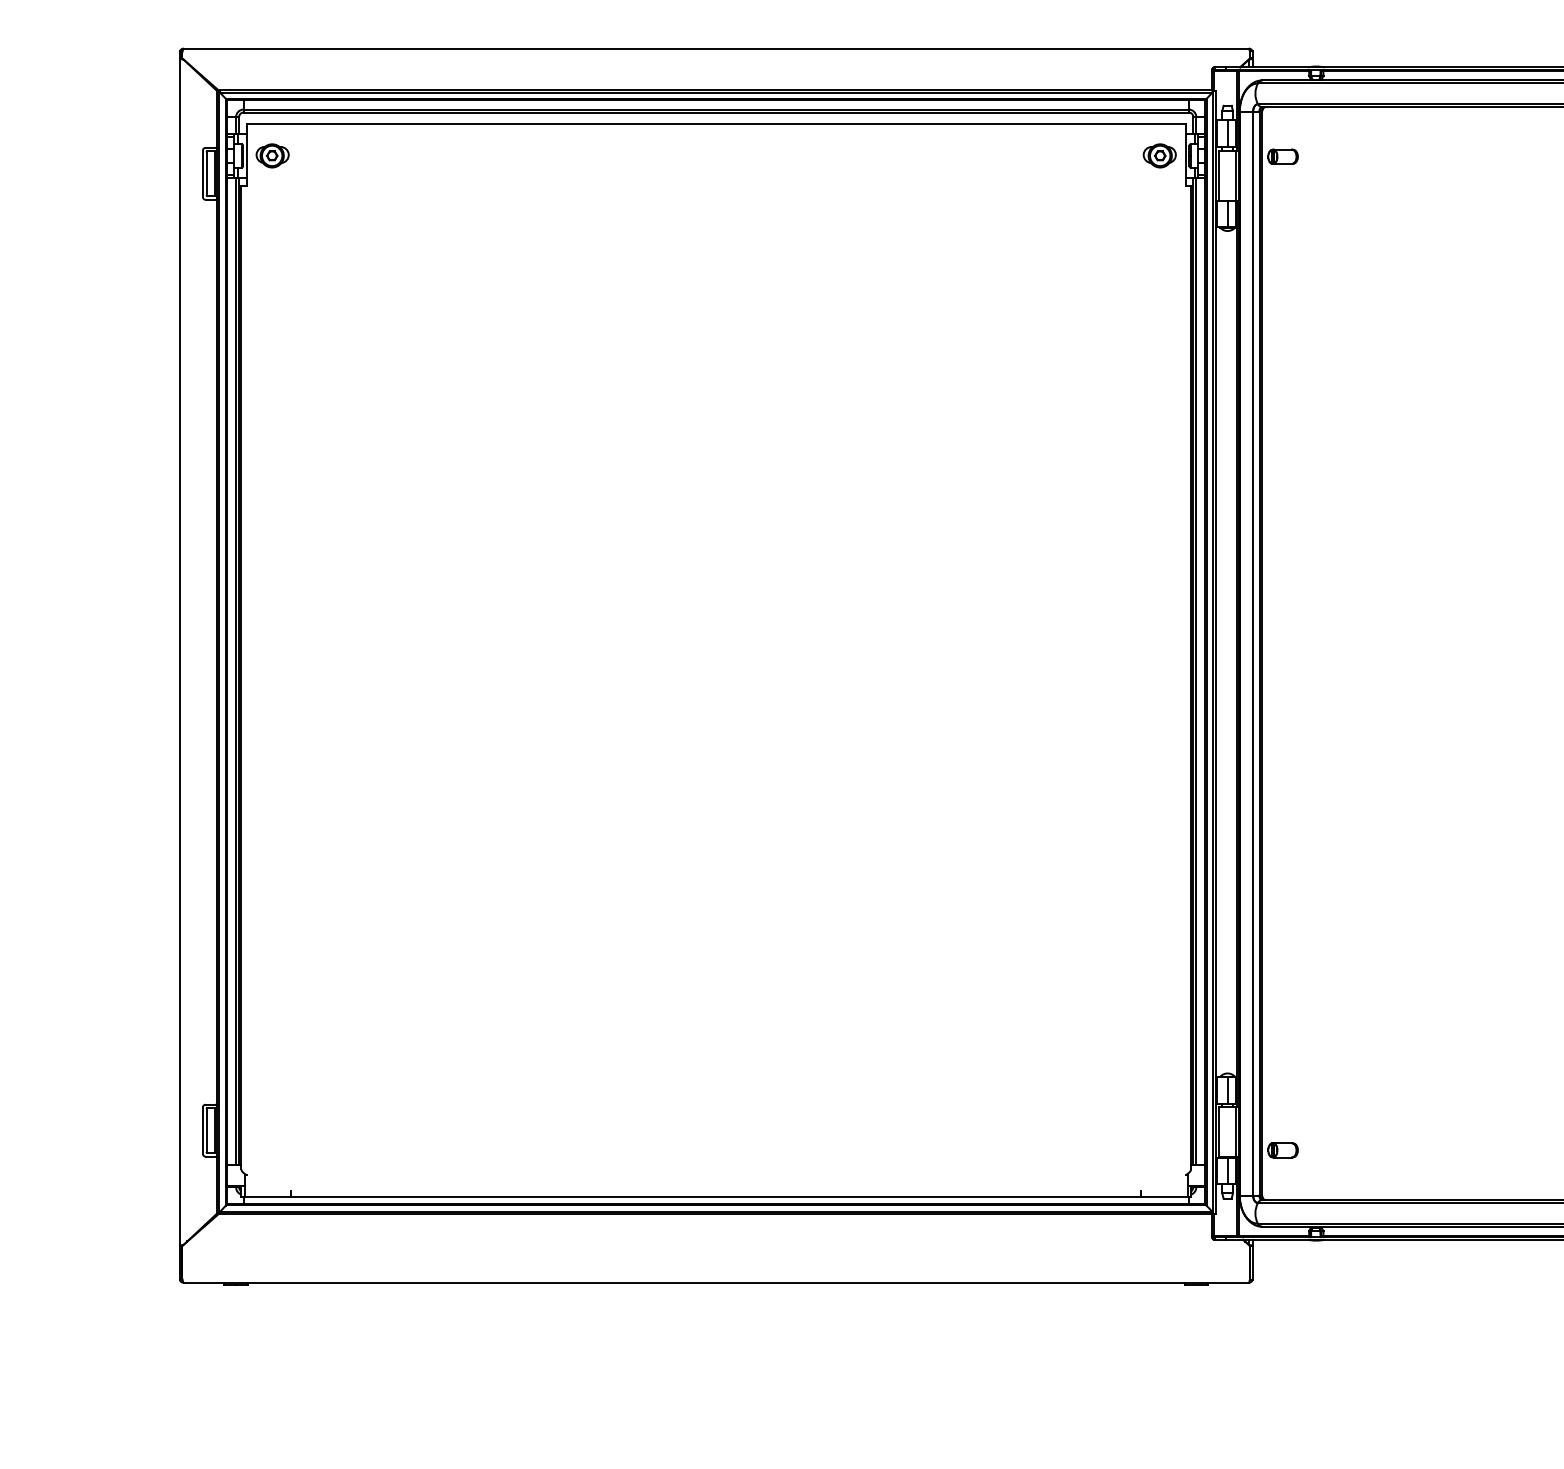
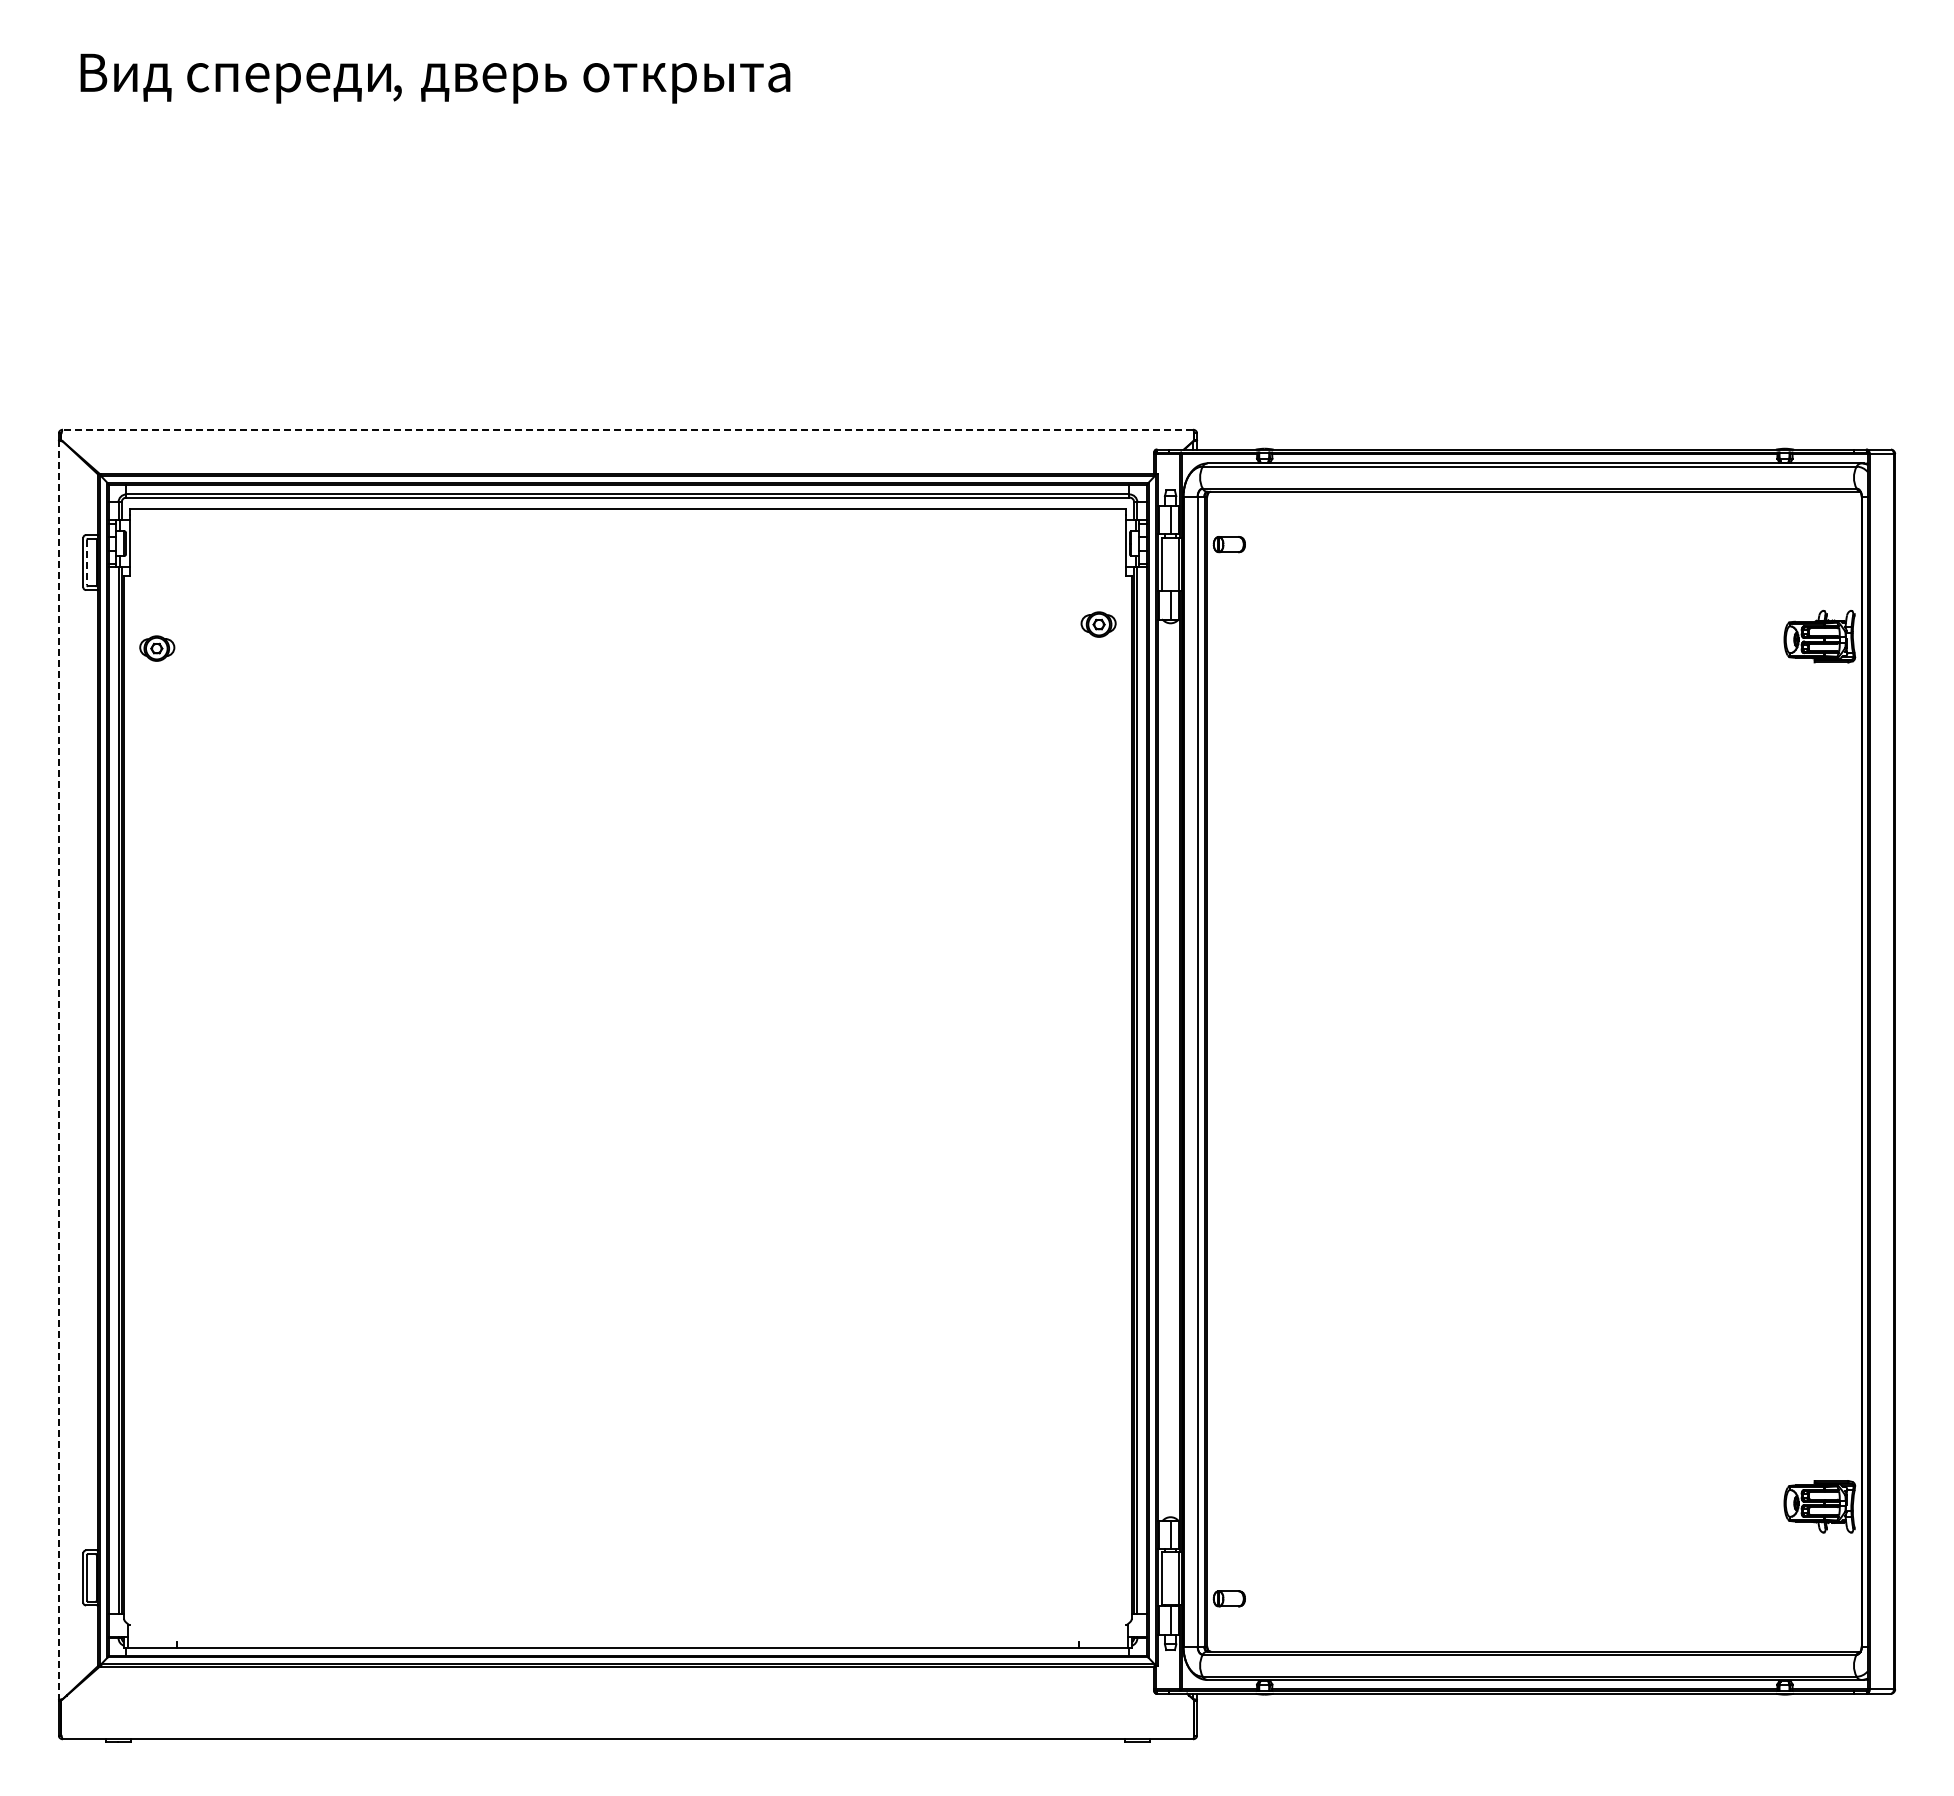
line: (715, 48) -> (627, 429), solid -> dashed
part: (272, 155) -> (157, 648), moved
part: (1159, 155) -> (1098, 624), moved
line: (206, 173) -> (87, 562), solid -> dashed
line: (179, 652) -> (58, 1070), solid -> dashed

